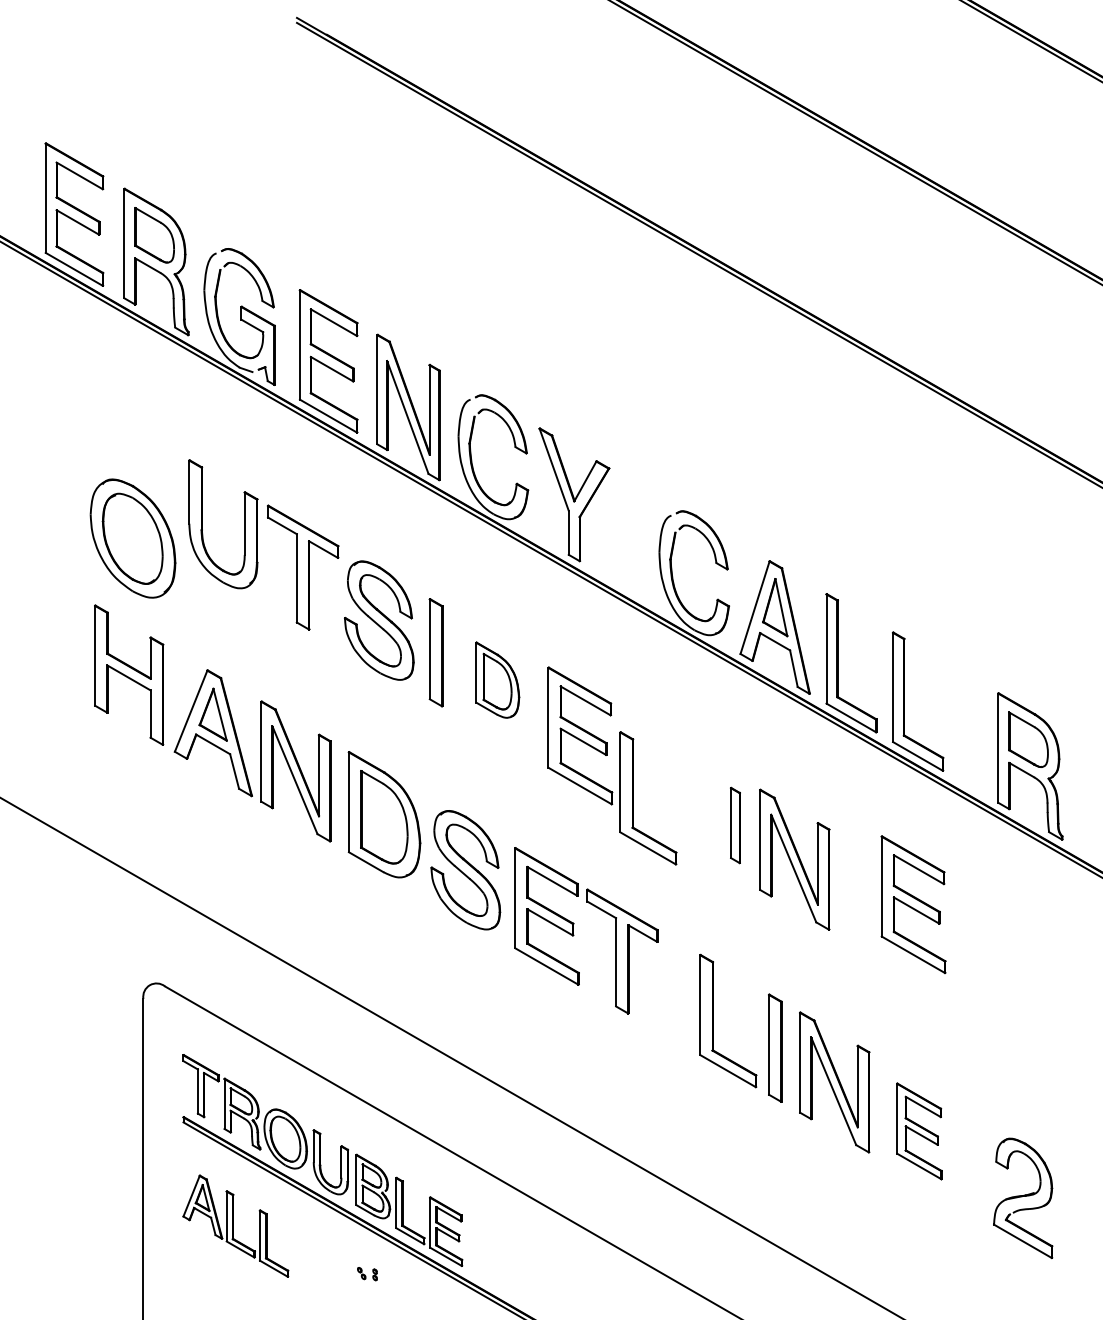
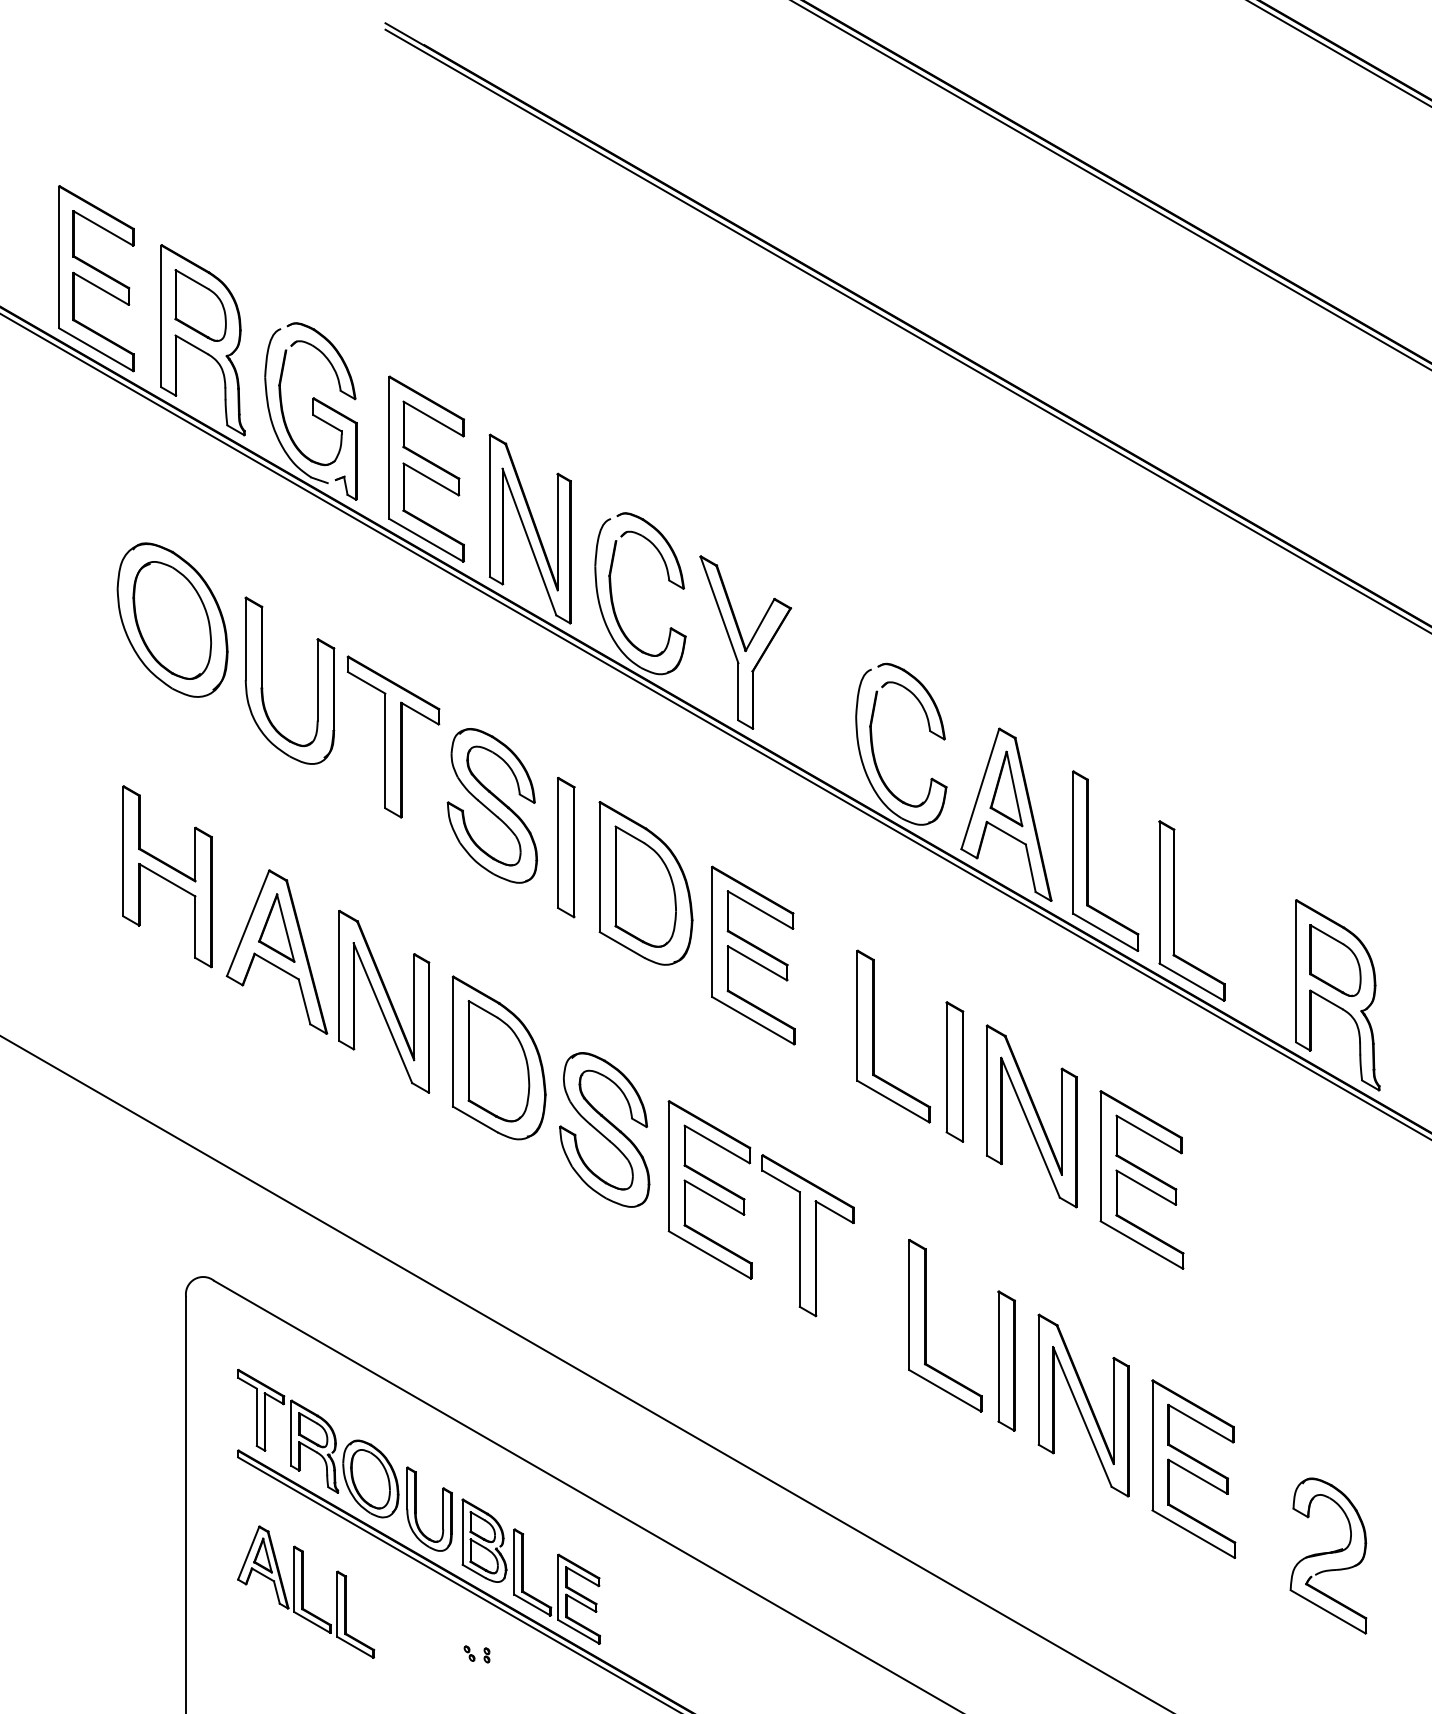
part: (132, 538) -> (171, 620), moved
part: (497, 679) -> (645, 882), size x1.67
part: (633, 798) -> (874, 1036), moved
part: (735, 825) -> (954, 1071), size x1.43
part: (913, 904) -> (1141, 1179), moved
part: (919, 1131) -> (1193, 1469), size x1.43

